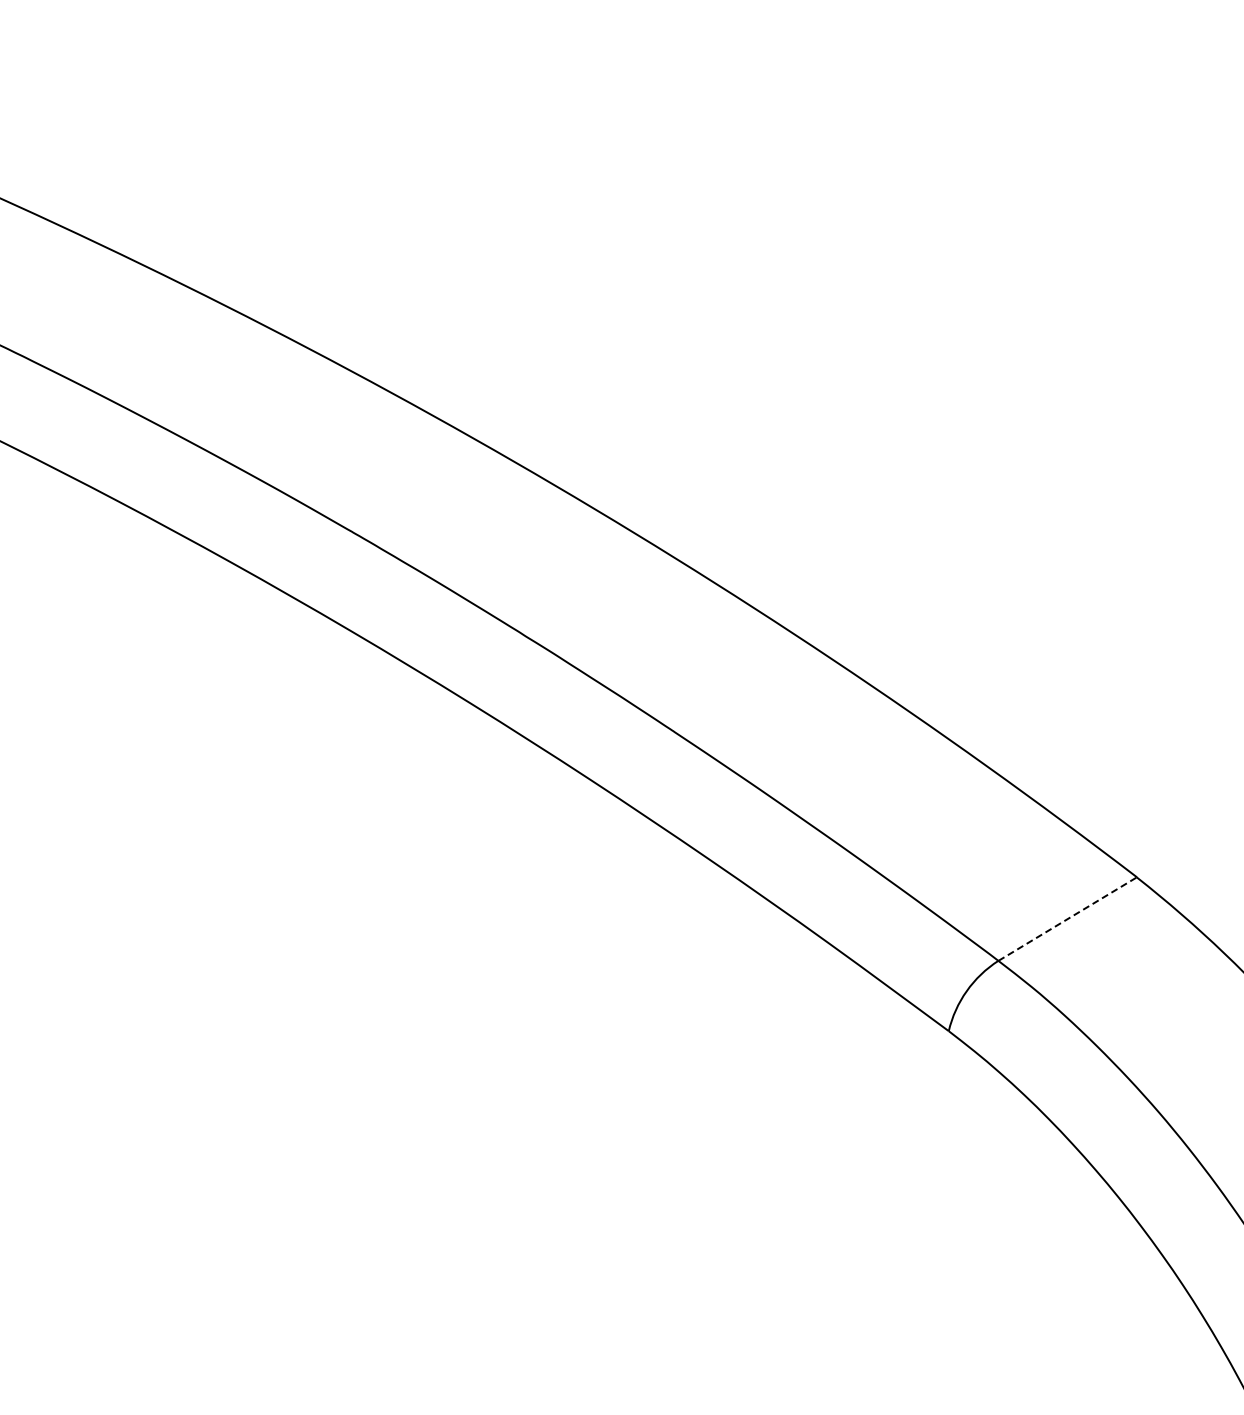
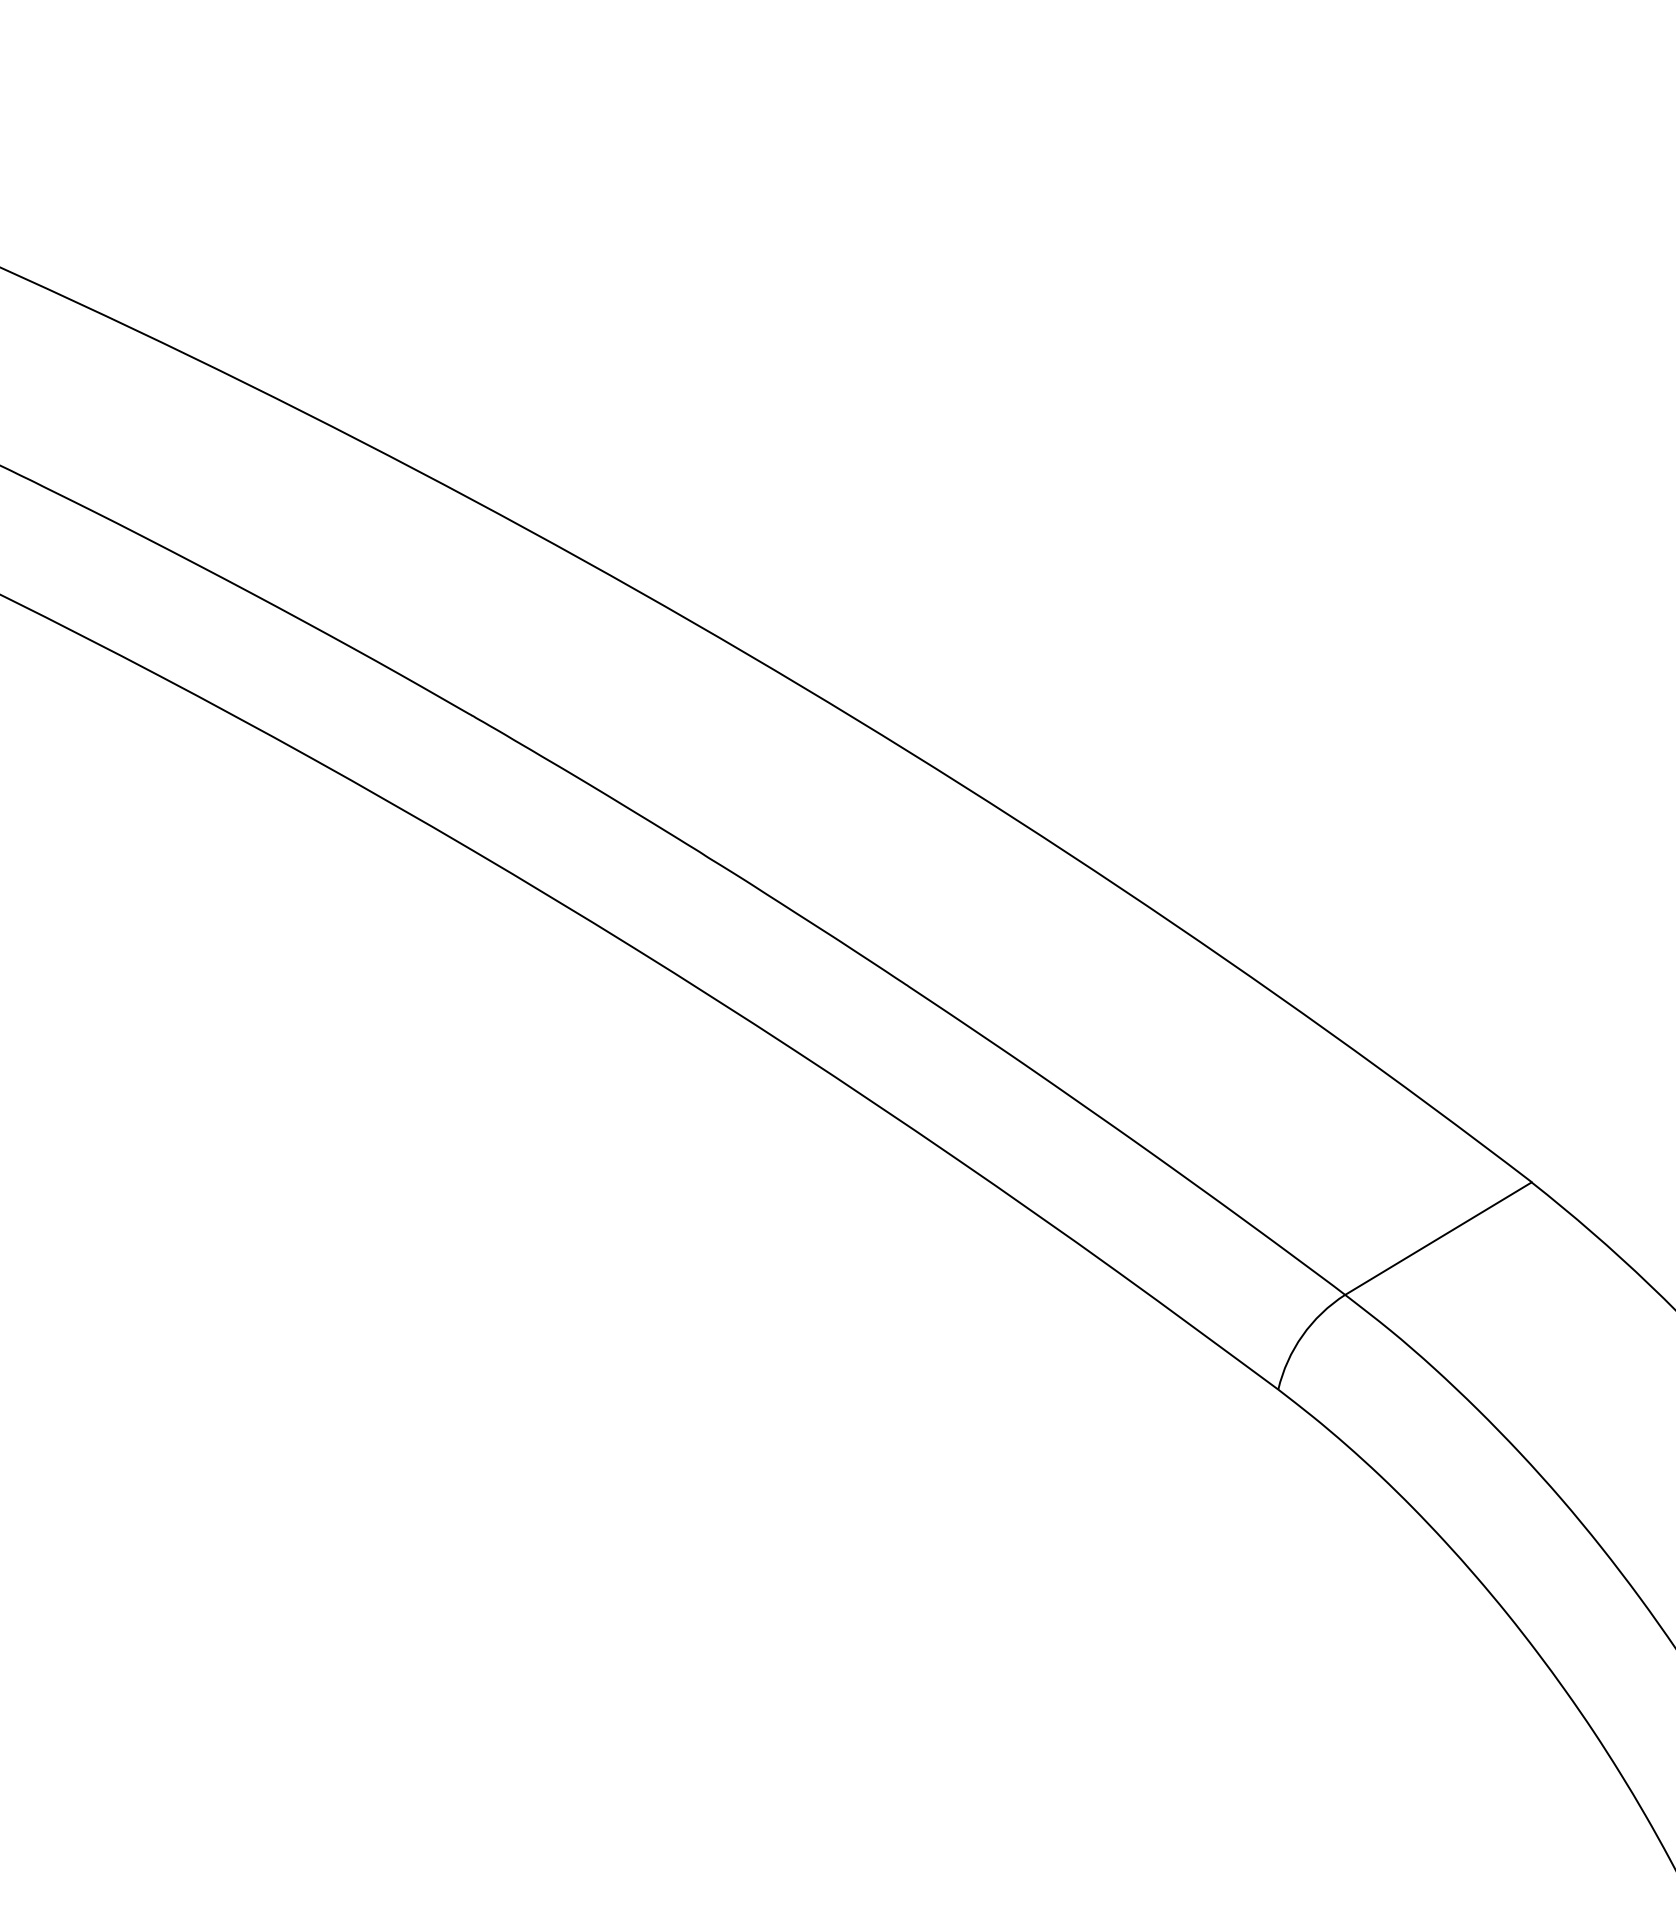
line: (1067, 919) -> (1438, 1239), dashed -> solid

